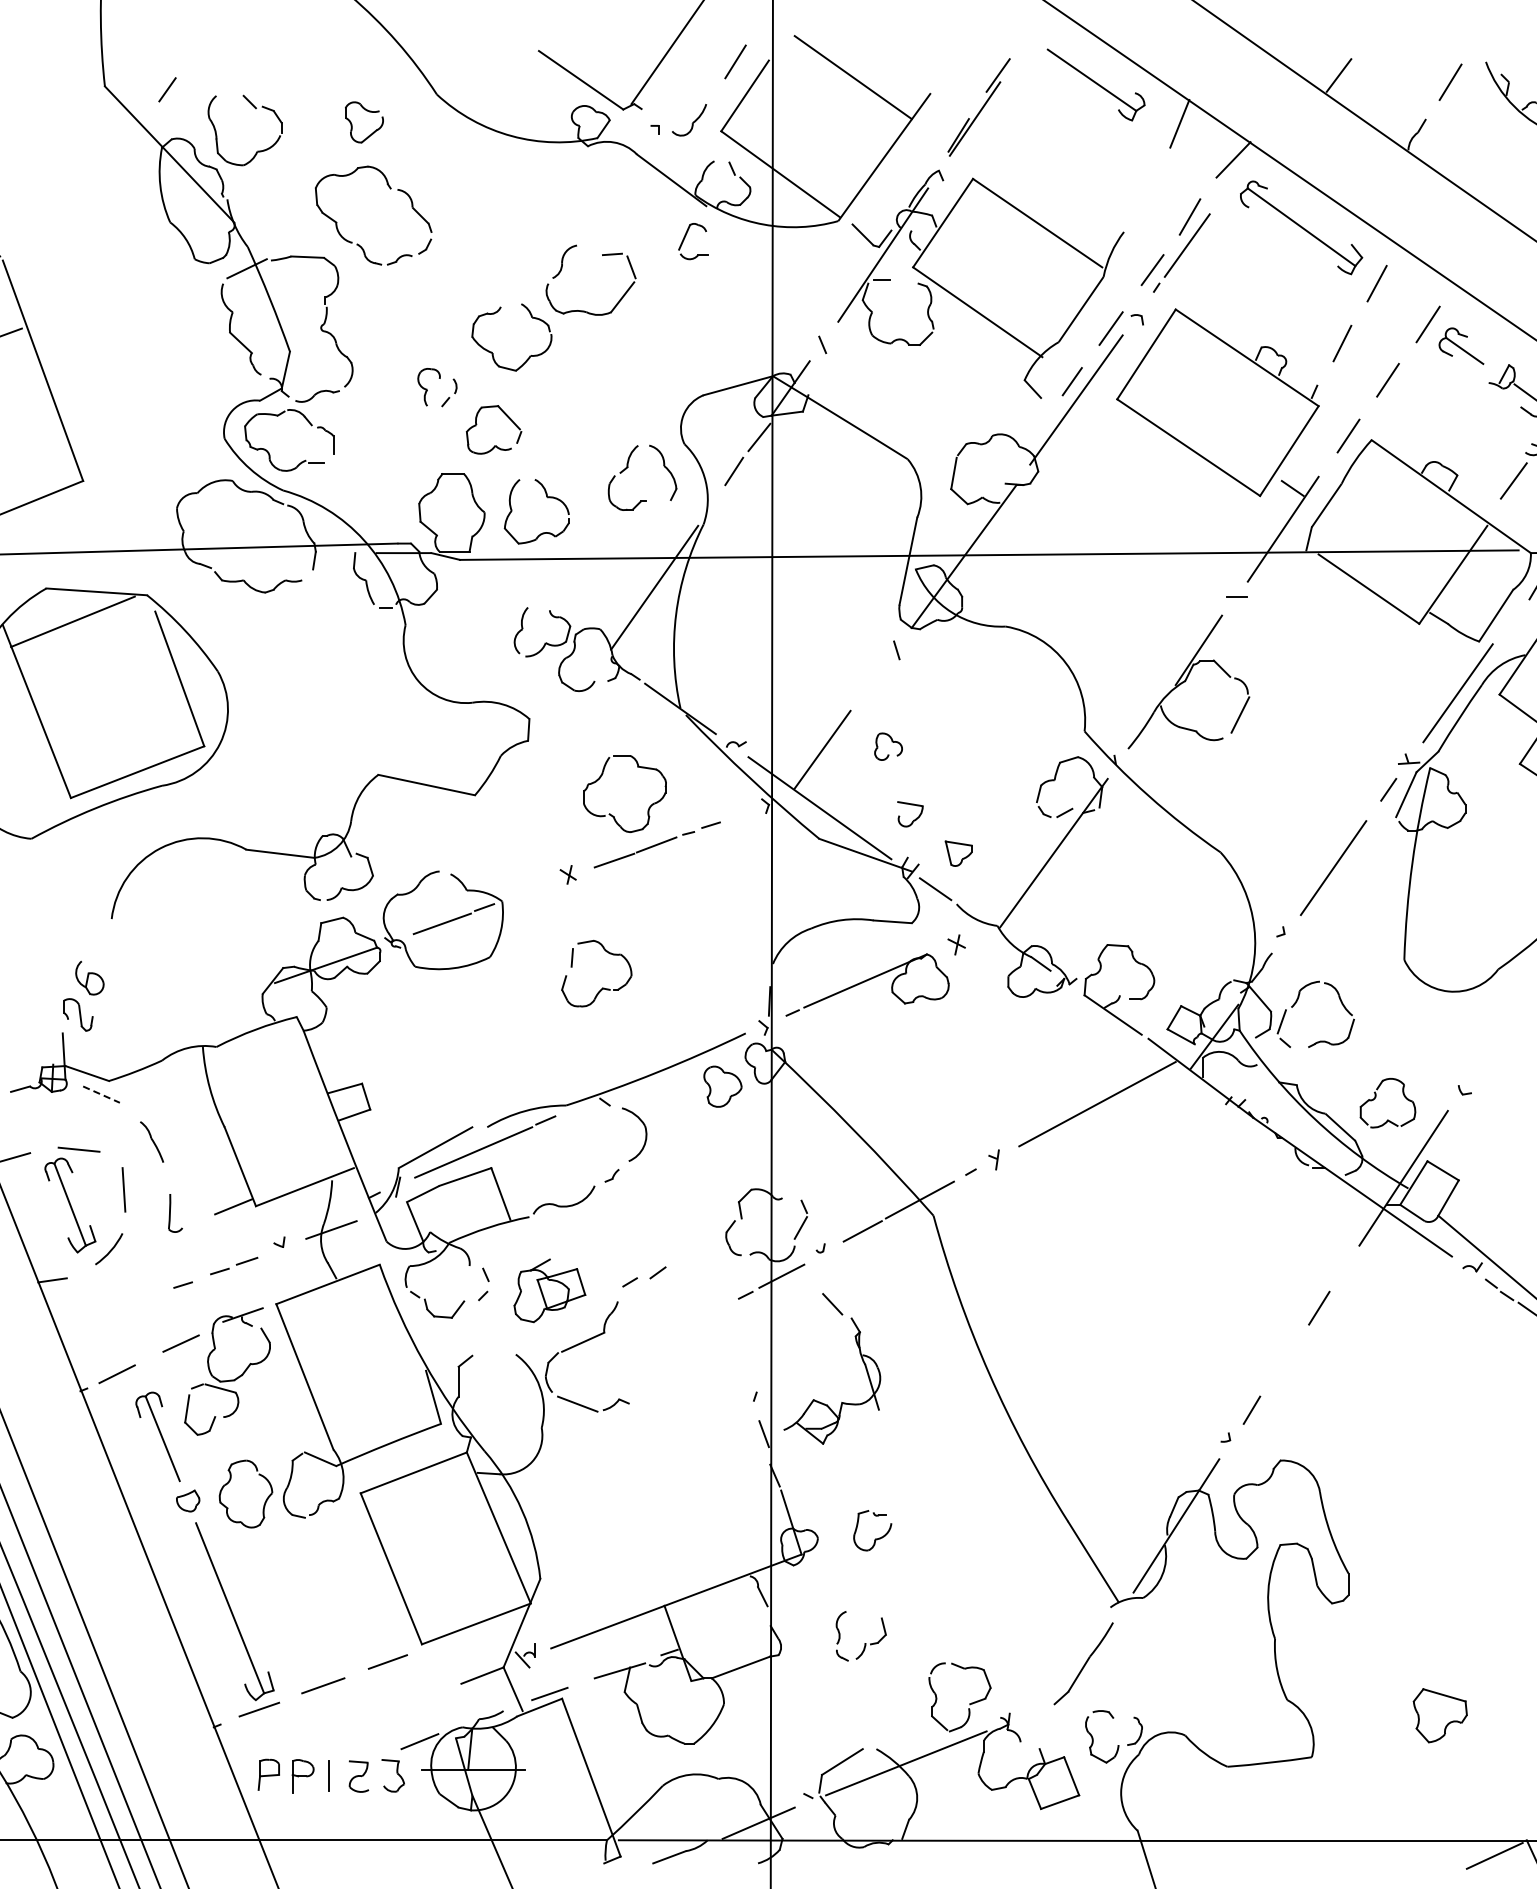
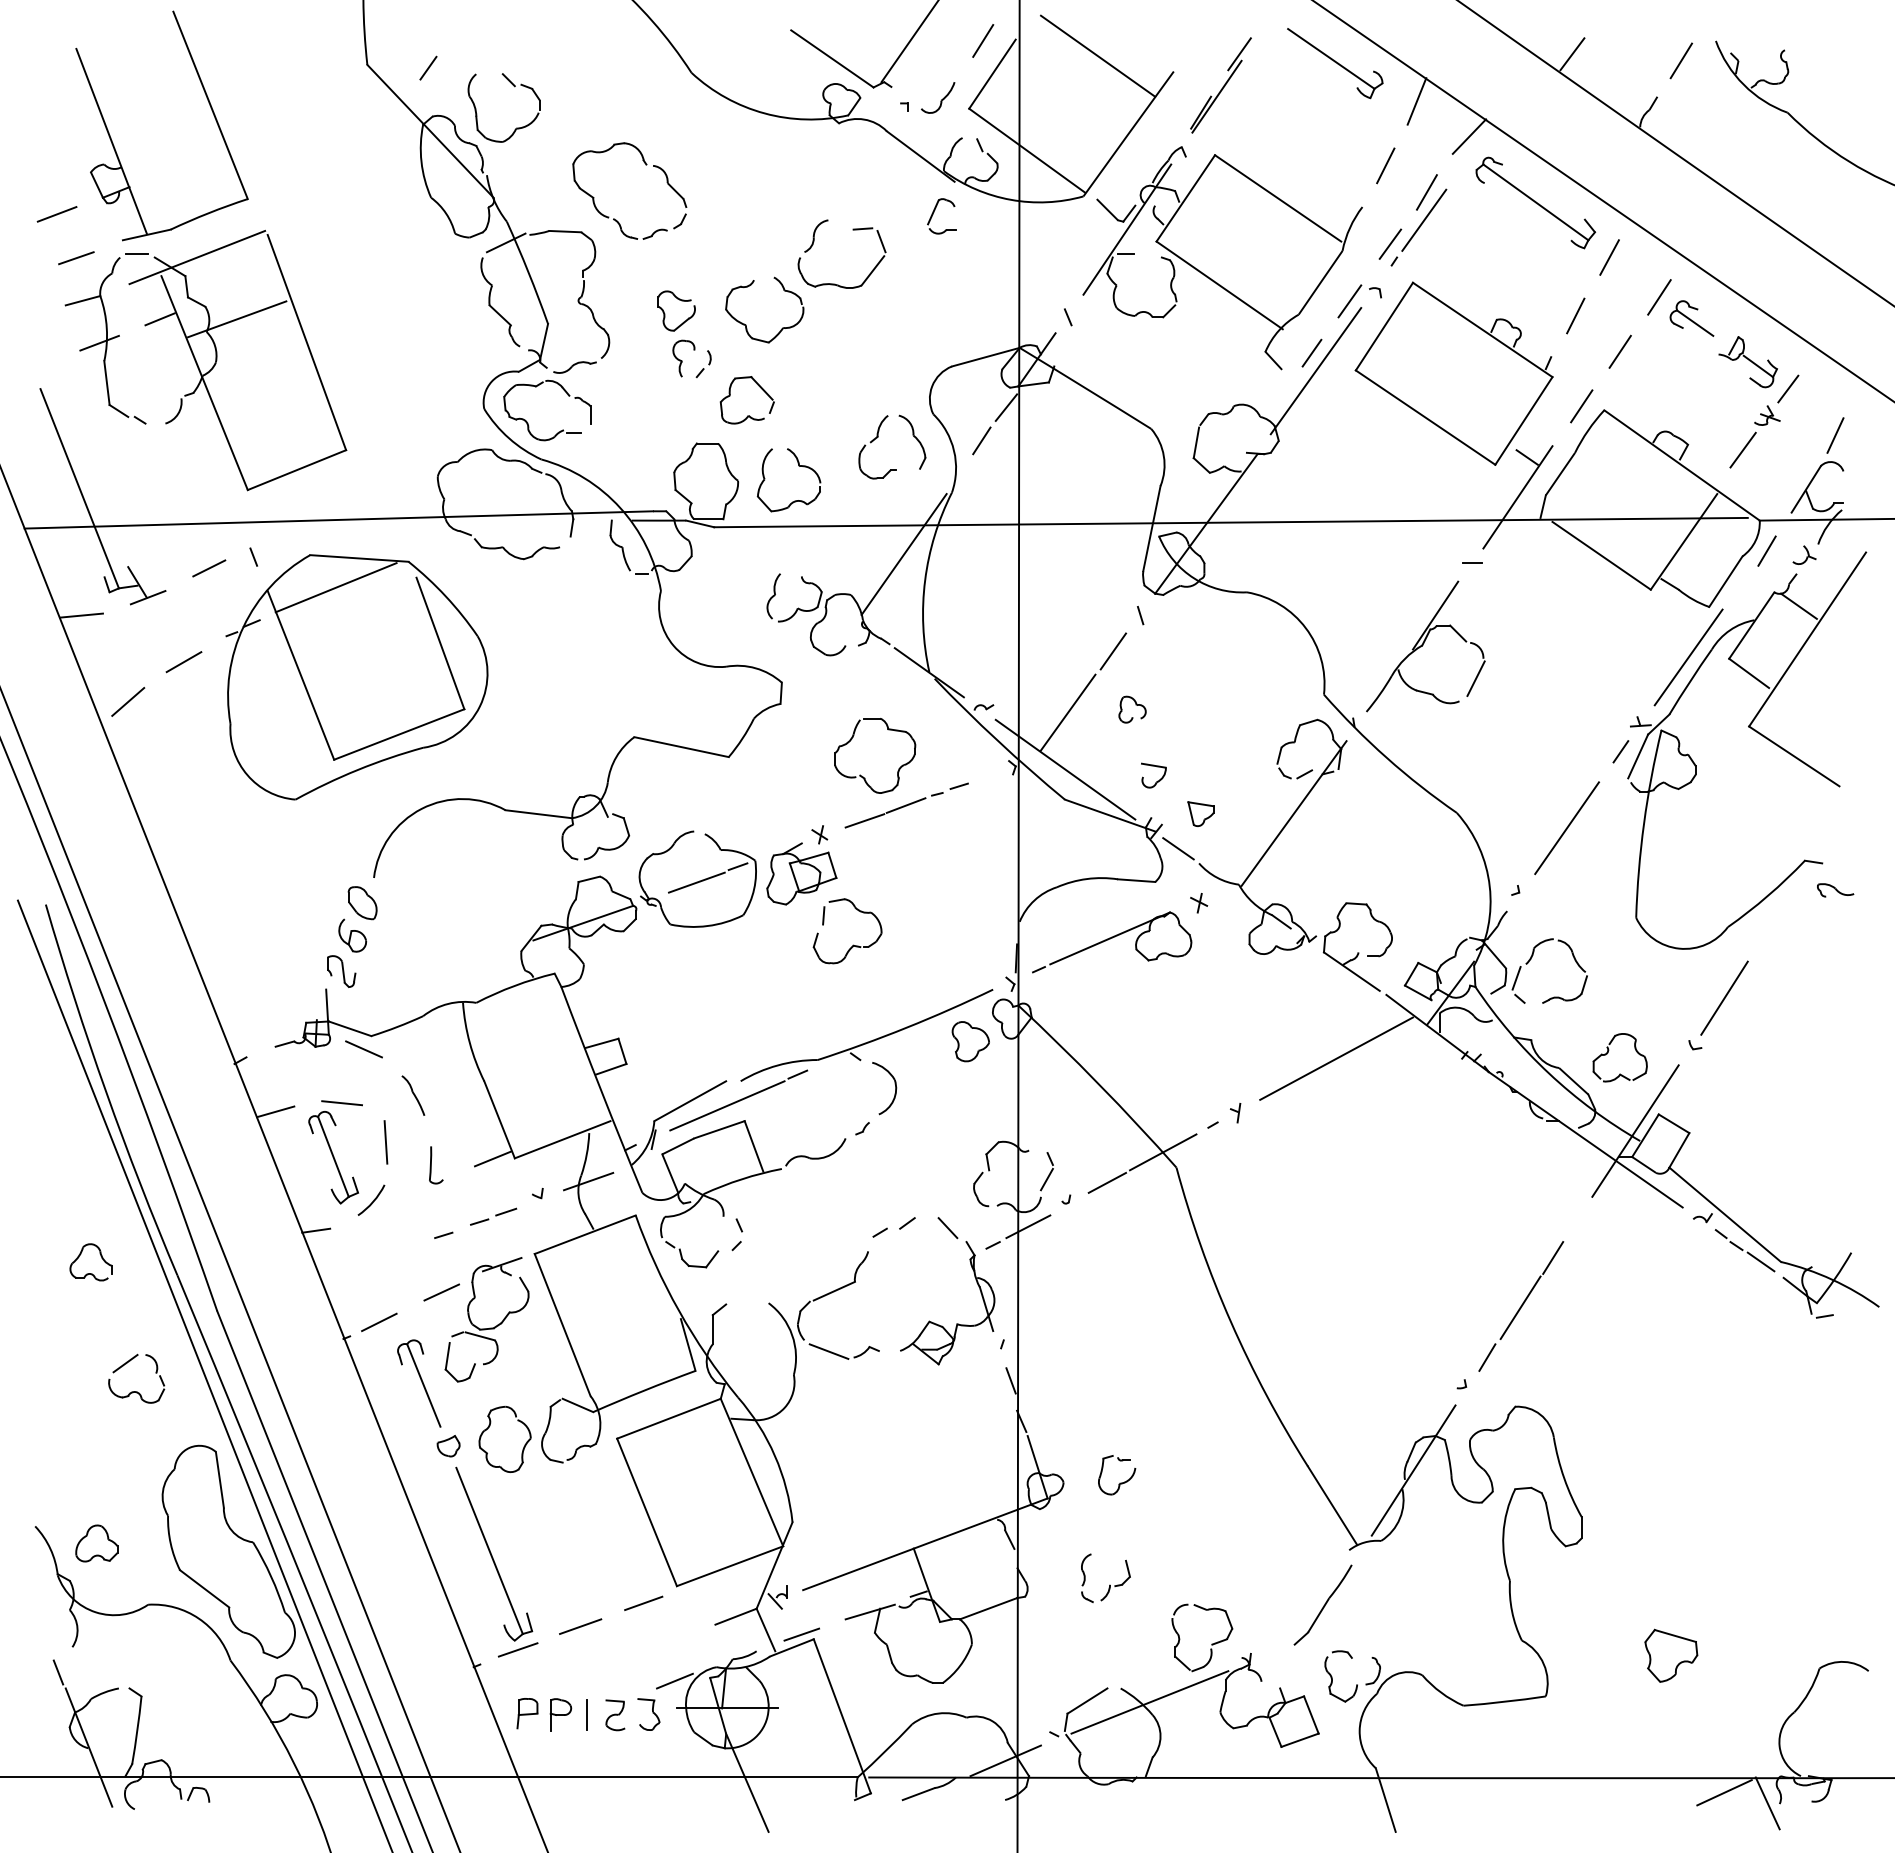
part: (369, 112) -> (681, 301), moved
line: (1147, 189) -> (1385, 165), added
line: (869, 687) -> (1113, 651), added
part: (99, 945) -> (362, 903), added
line: (1494, 1041) -> (1724, 997), added
line: (101, 1094) -> (364, 1049), dashed -> solid
part: (549, 1290) -> (801, 873), moved
part: (860, 1357) -> (975, 1280), moved
line: (1285, 1358) -> (1520, 1307), added

